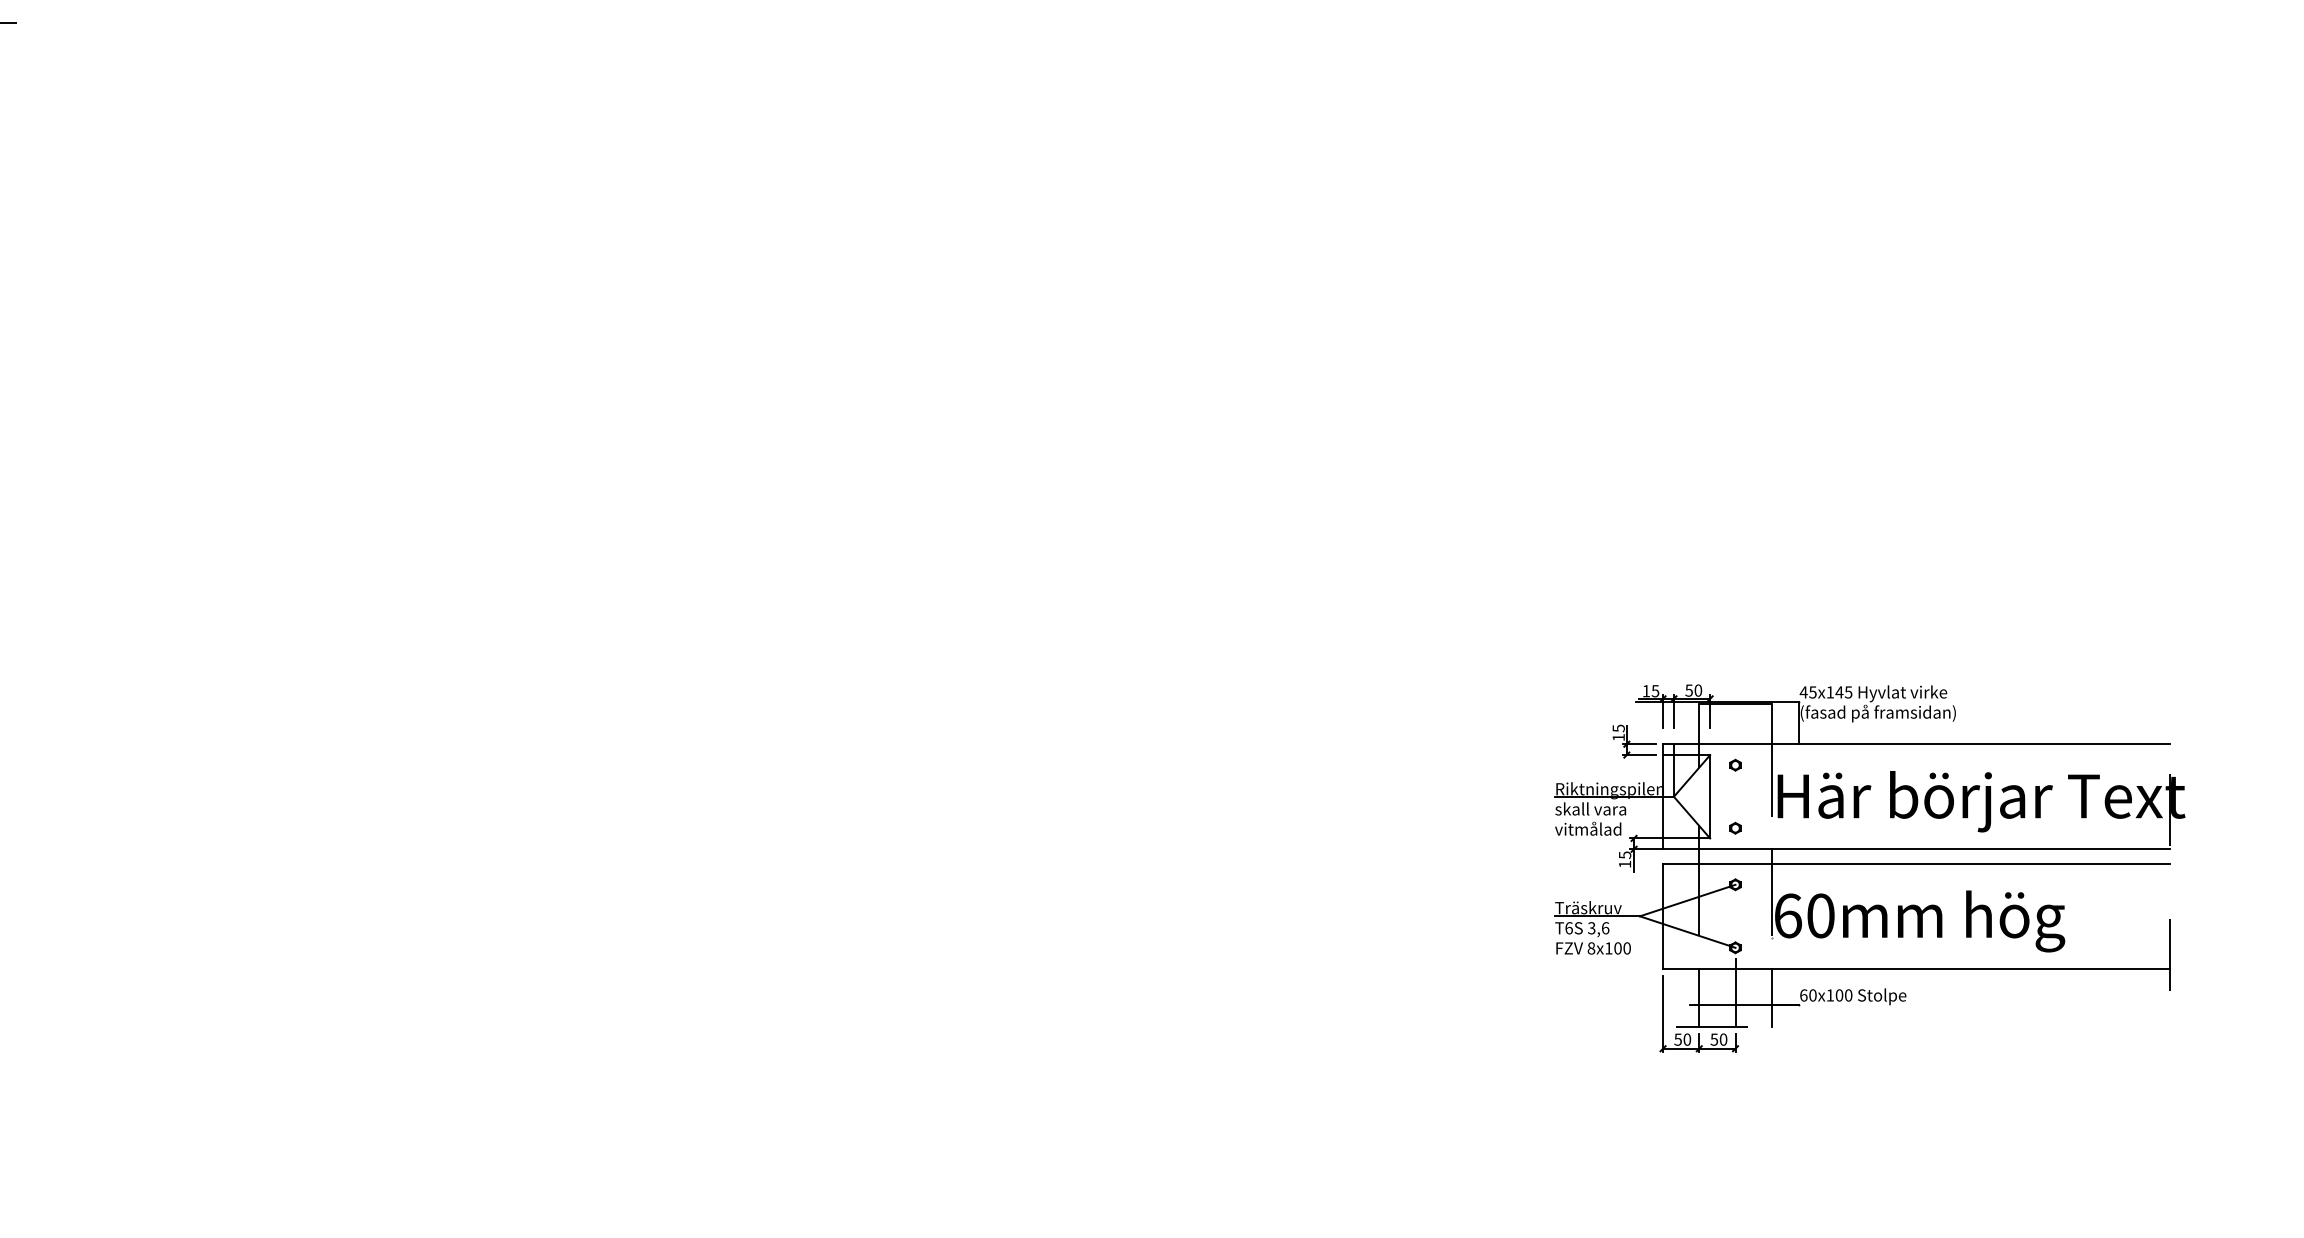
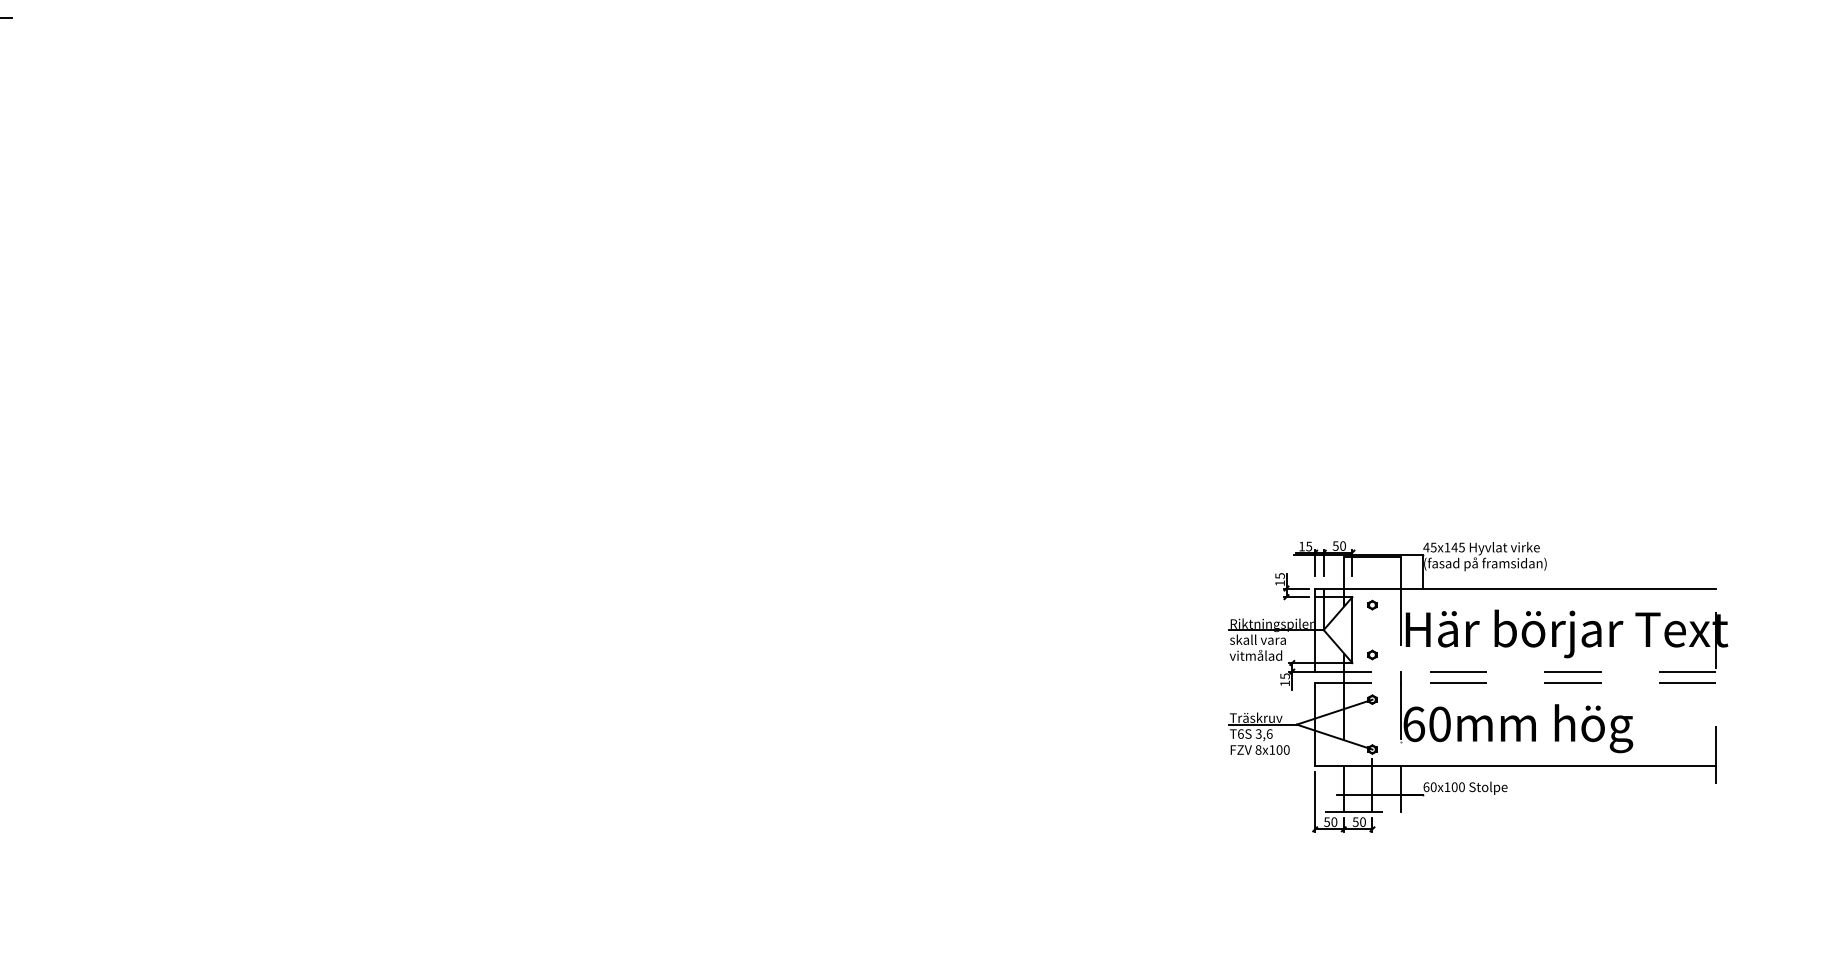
line: (1916, 849) -> (1515, 671), solid -> dashed
line: (1916, 864) -> (1515, 683), solid -> dashed

